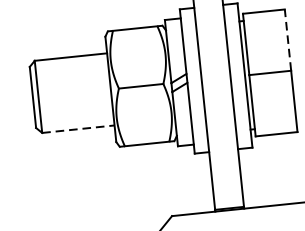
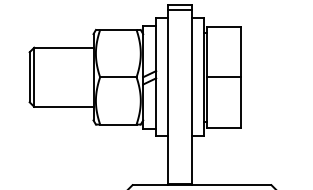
line: (288, 39) -> (241, 51), dashed -> solid
line: (77, 128) -> (63, 106), dashed -> solid

